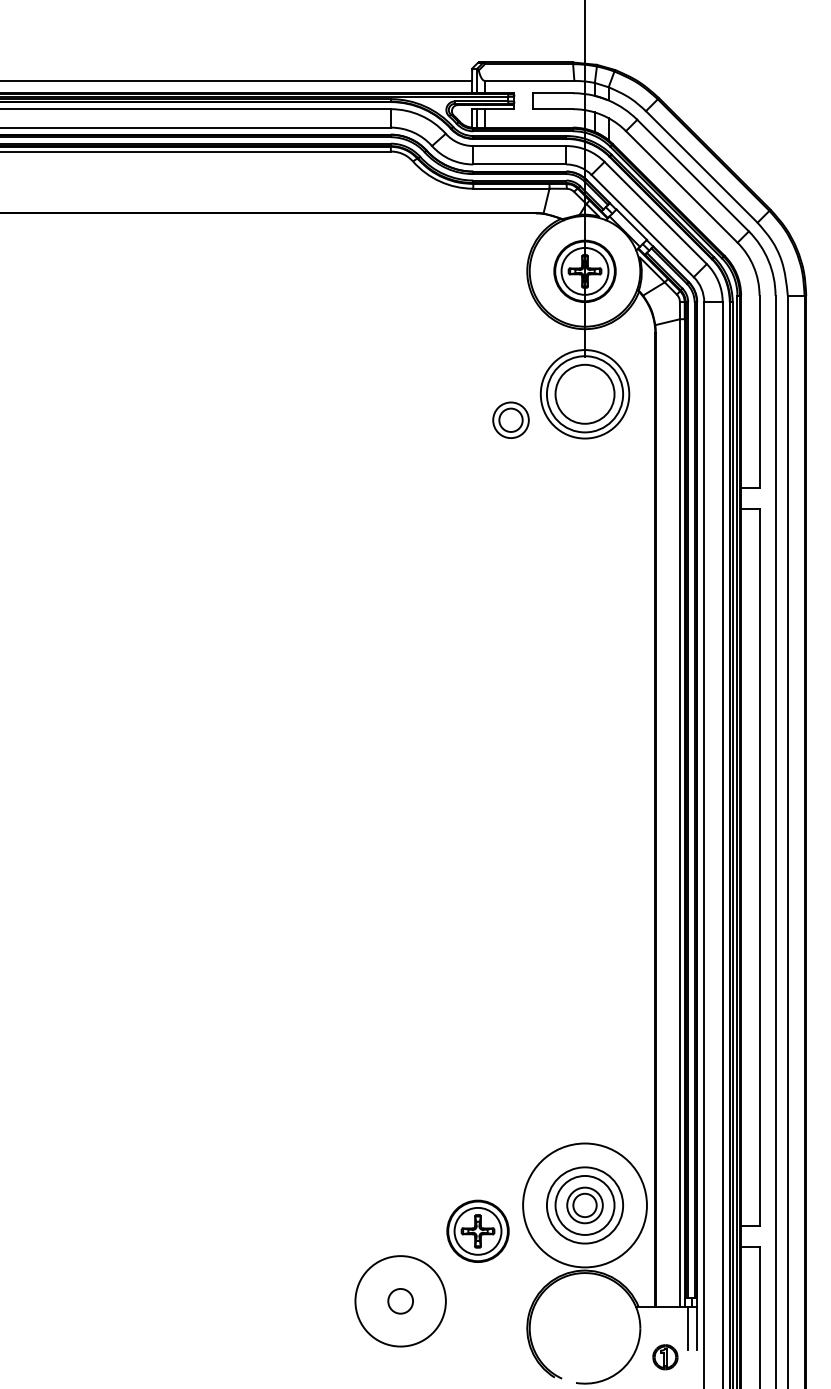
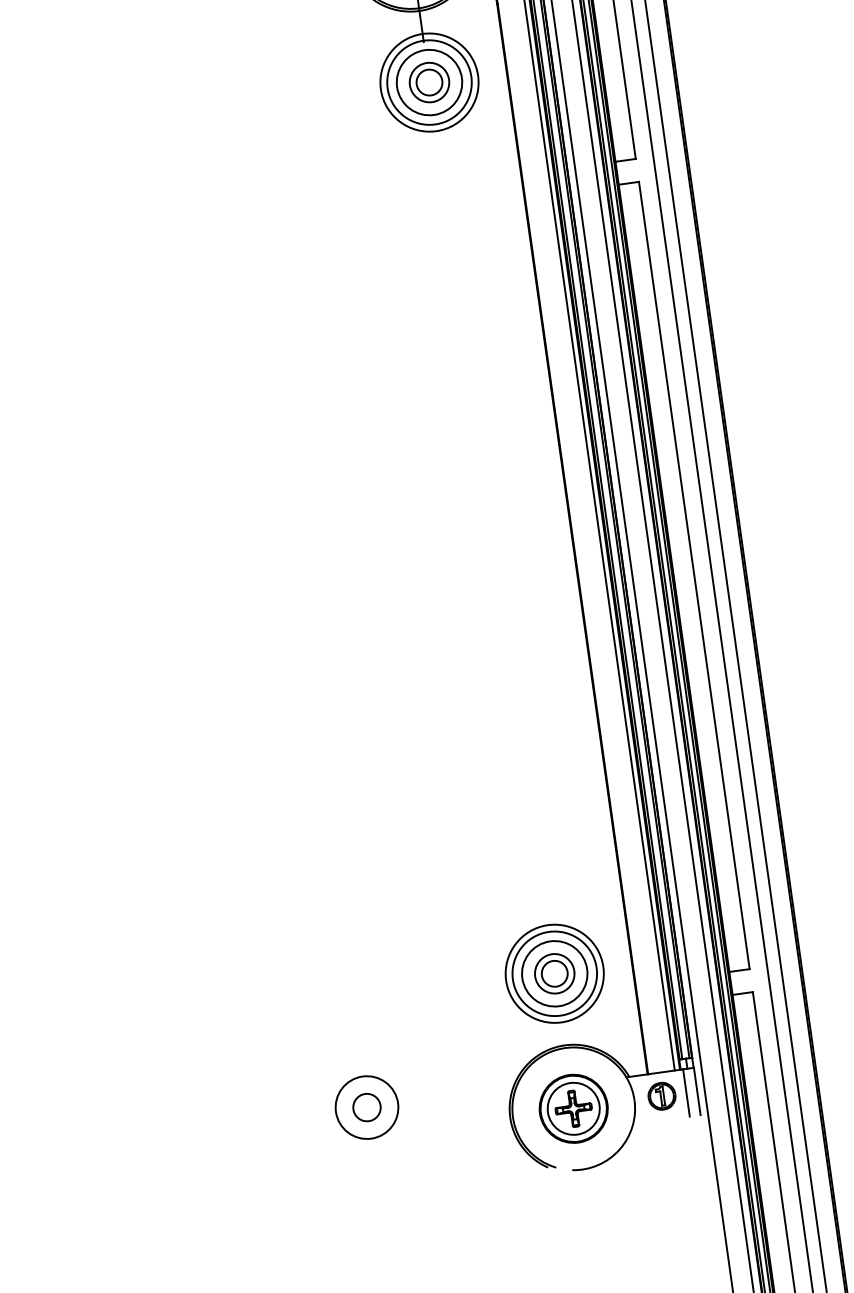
part: (510, 419) -> (428, 81), moved
circle: (584, 1205) -> (554, 973), size x0.71
part: (477, 1230) -> (573, 1107), moved
circle: (400, 1301) -> (366, 1107), size x0.62
part: (665, 1357) -> (662, 1096), moved

